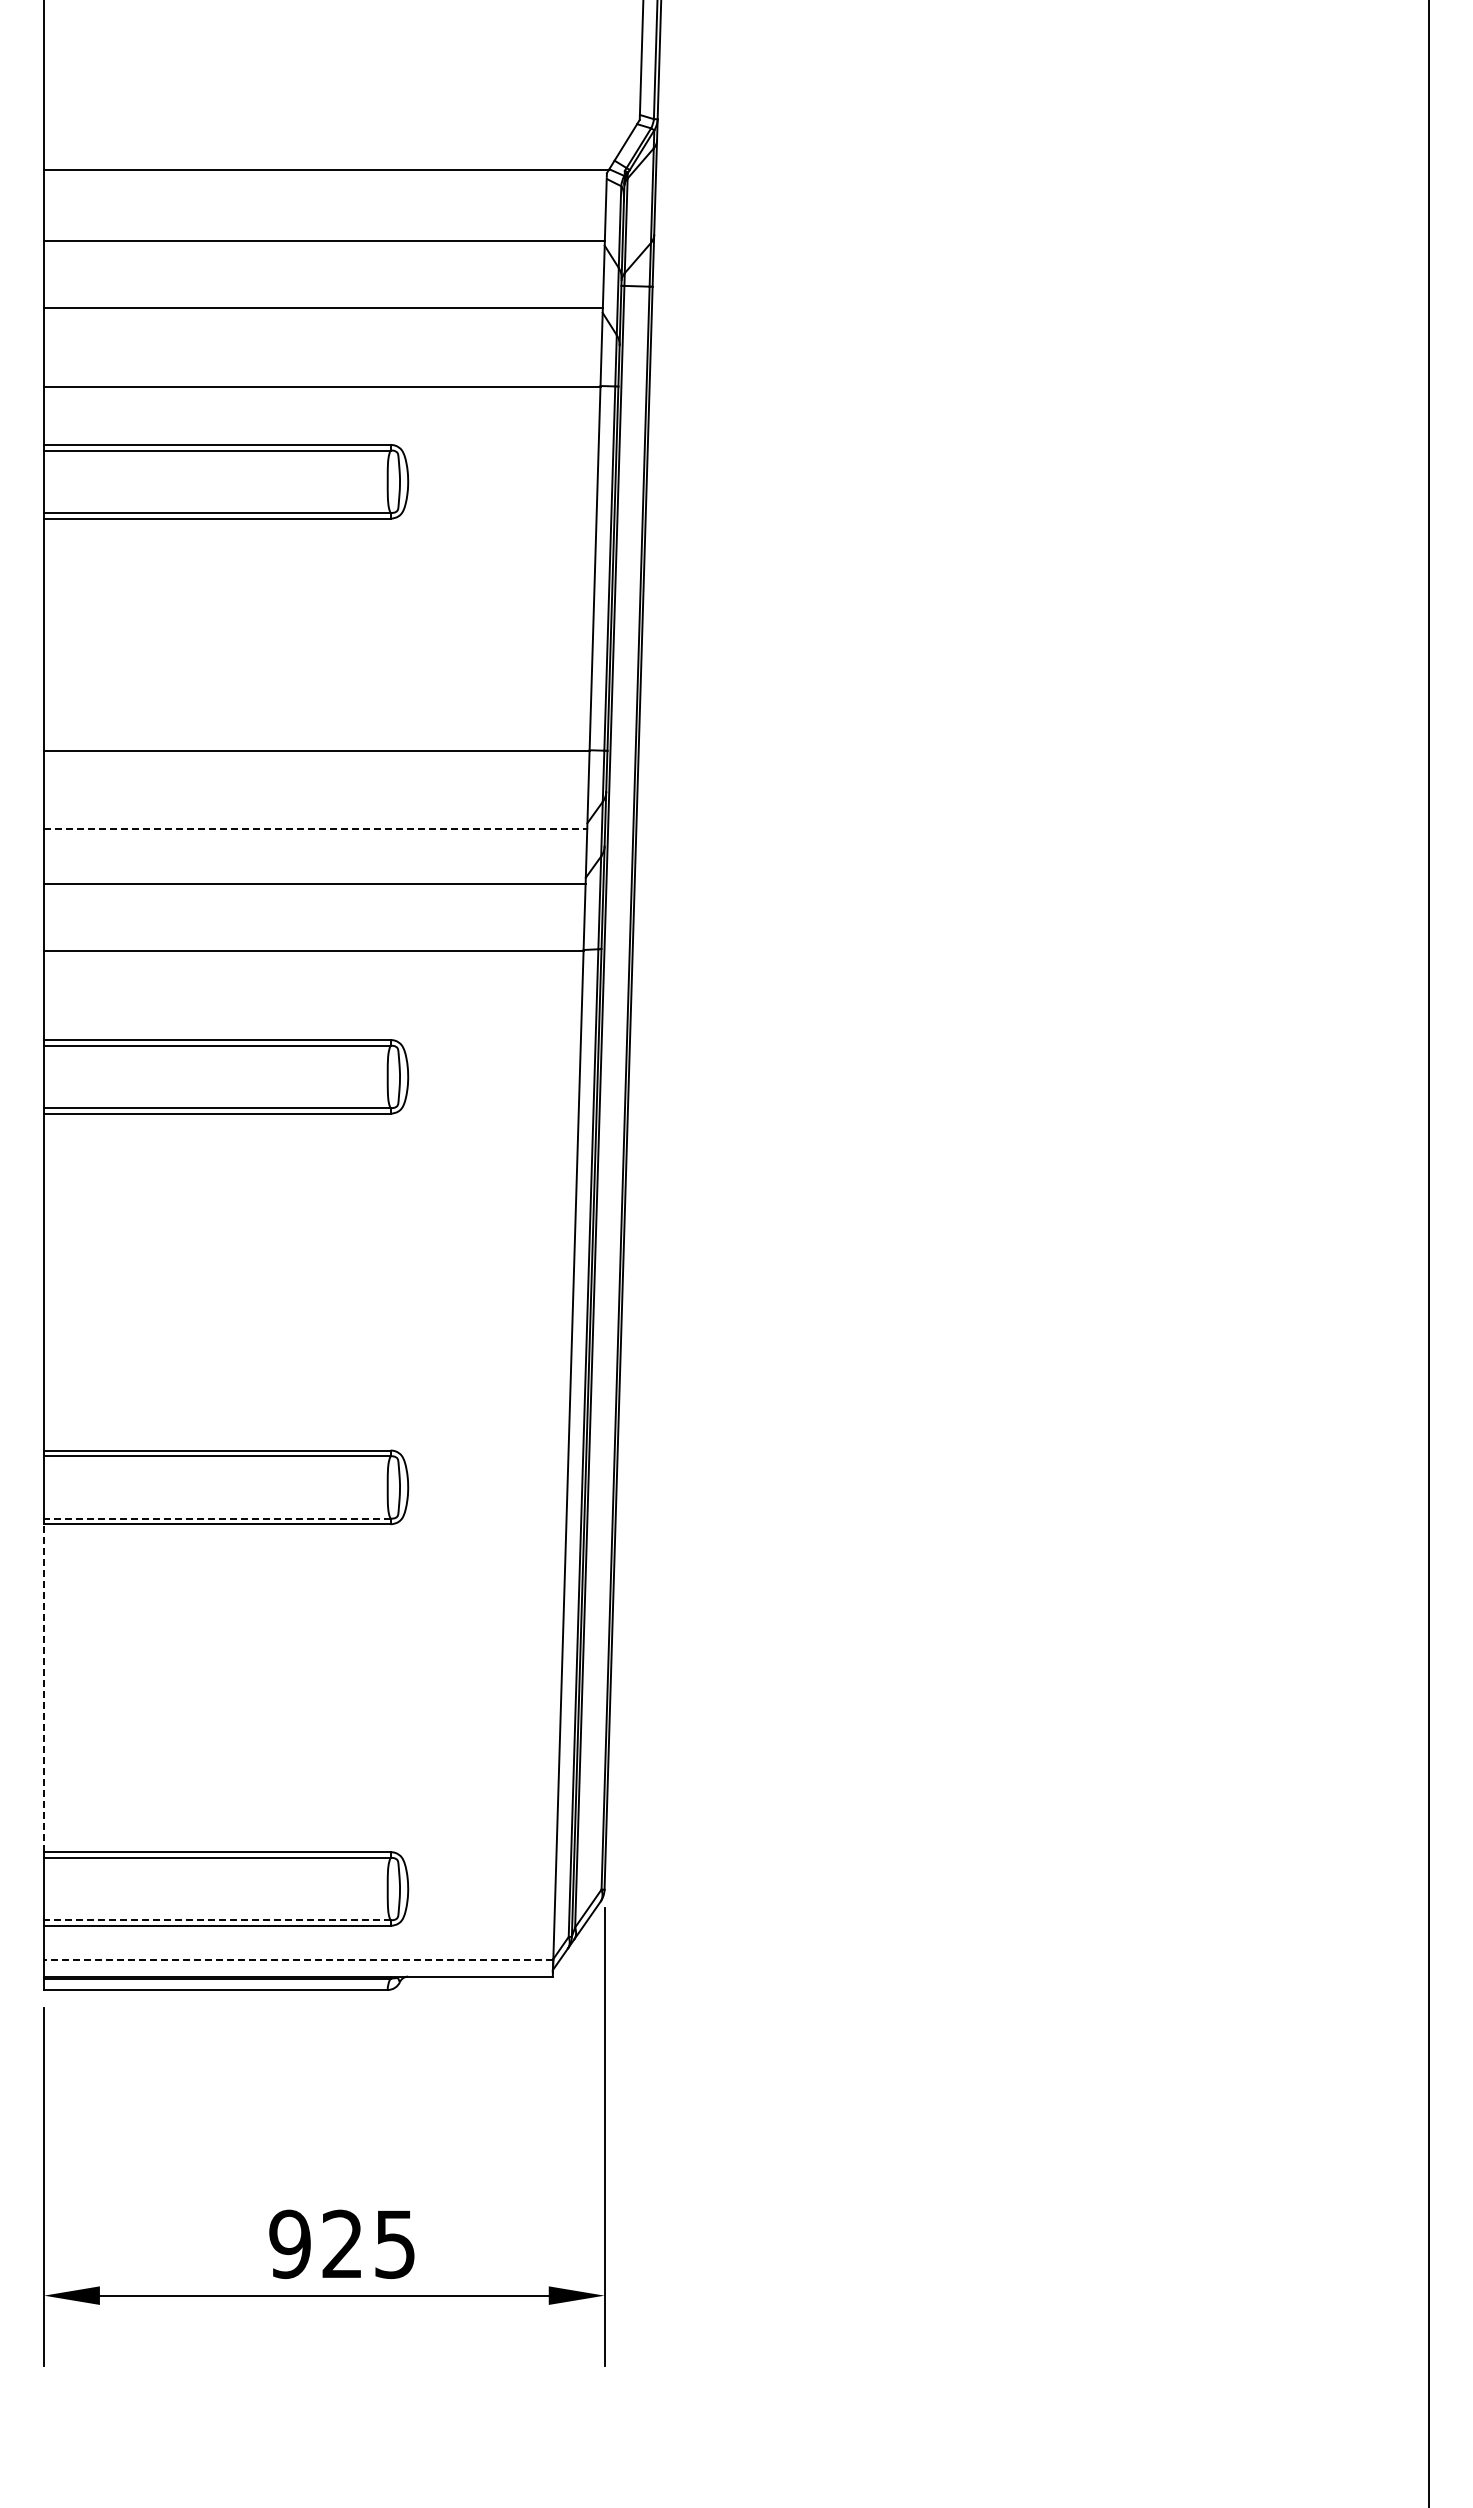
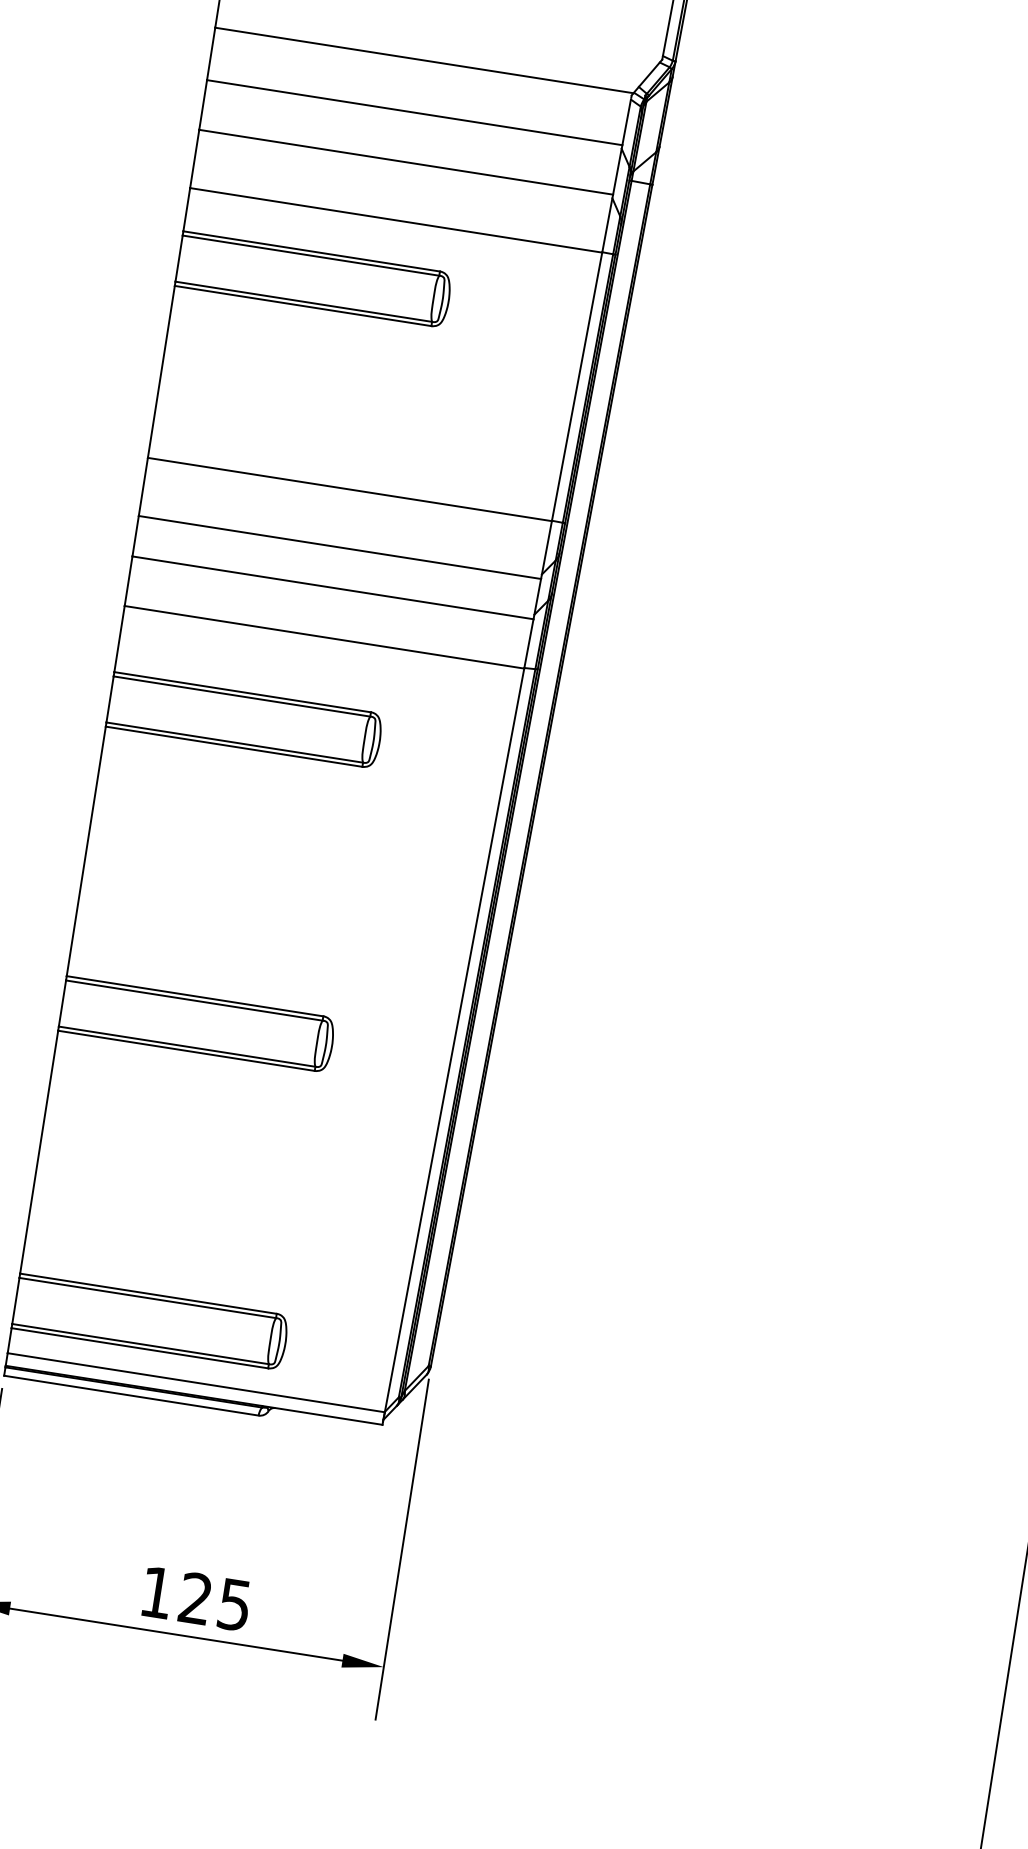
line: (315, 829) -> (339, 547), dashed -> solid
line: (216, 1518) -> (186, 1046), dashed -> solid
line: (44, 1688) -> (39, 1152), dashed -> solid
line: (216, 1920) -> (139, 1344), dashed -> solid
line: (298, 1959) -> (196, 1382), dashed -> solid
text: (289, 2244) -> (156, 1592), 925 -> 125

